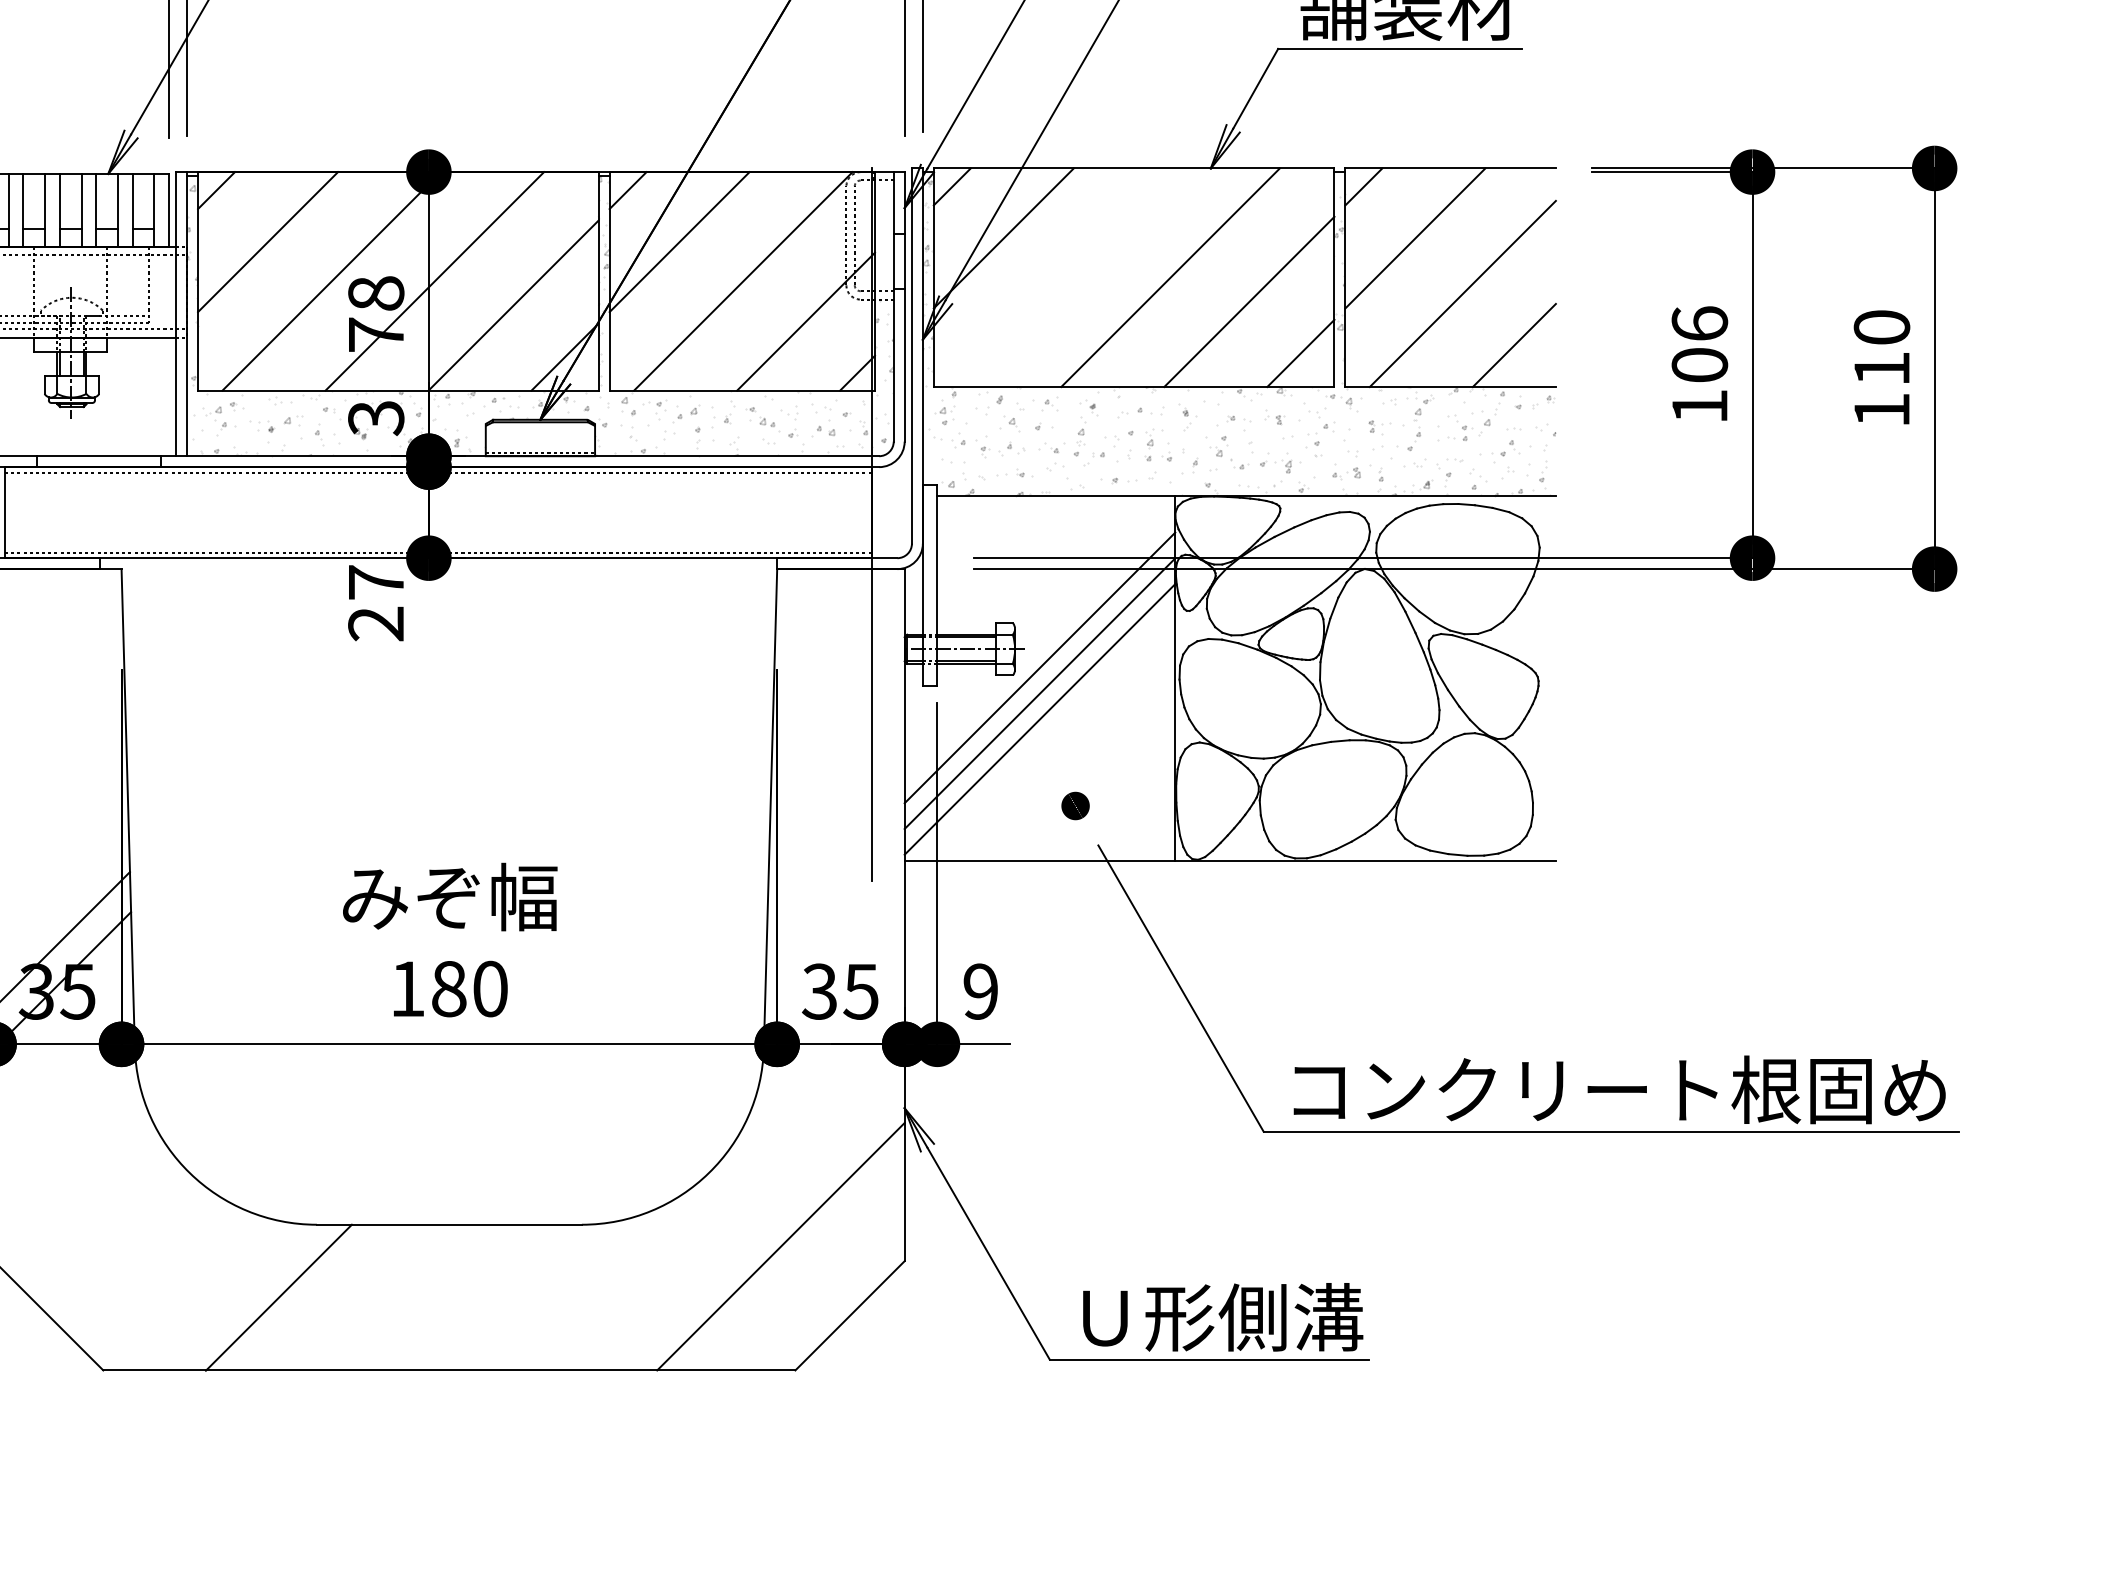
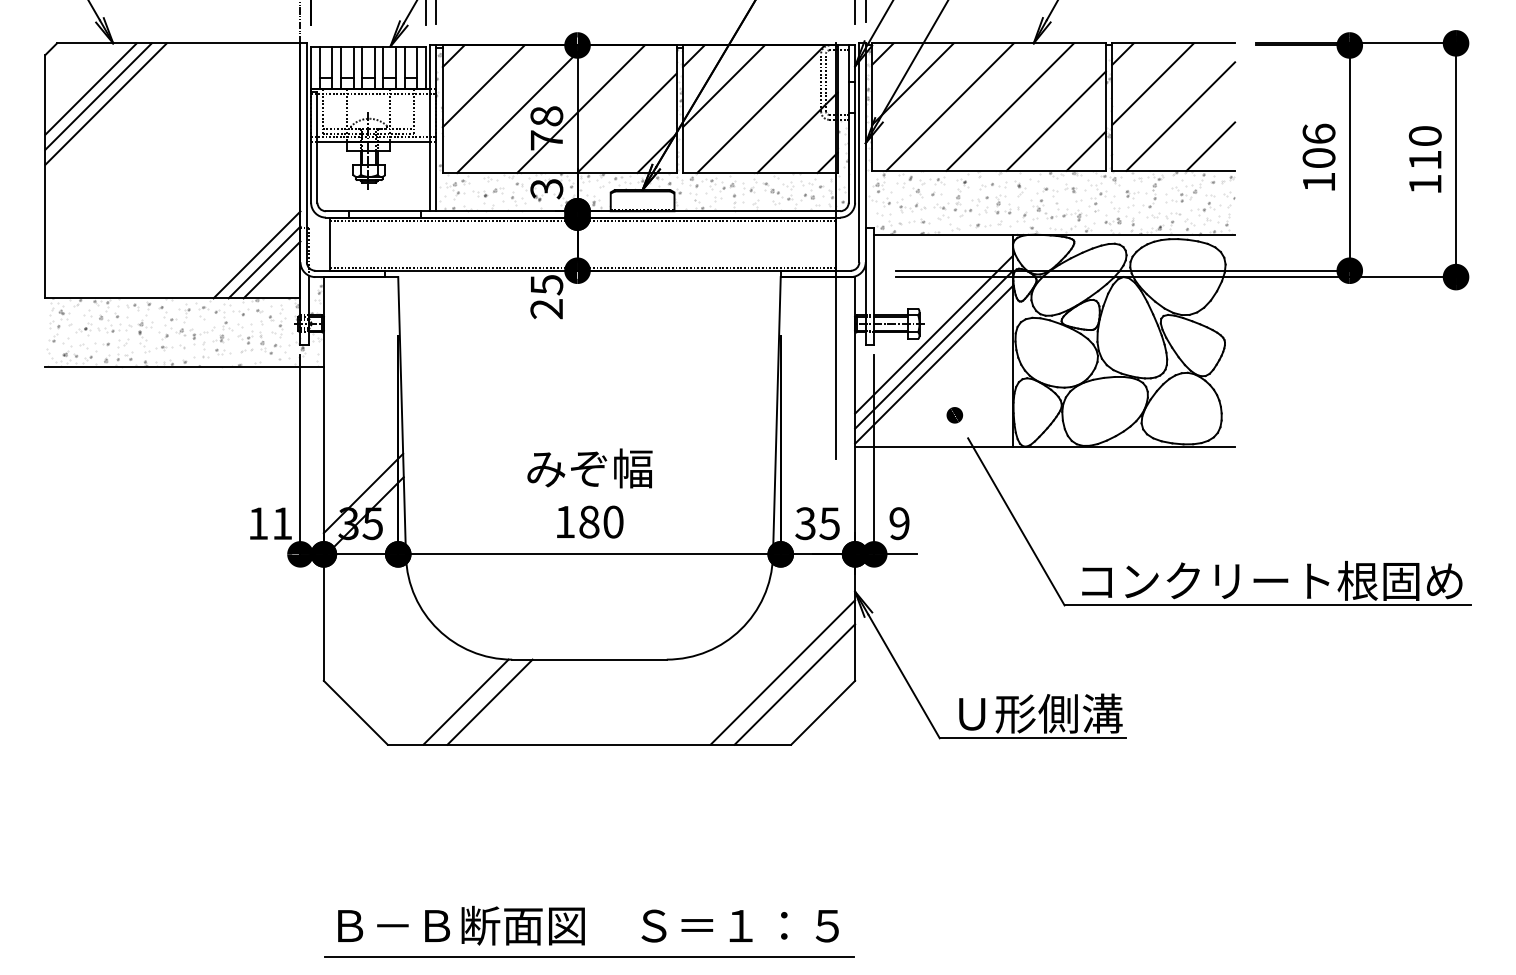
line: (1066, 276) -> (949, 106), added
text: (377, 581) -> (547, 284), 27 -> 25
line: (800, 1267) -> (794, 684), added
line: (236, 1296) -> (465, 701), added

